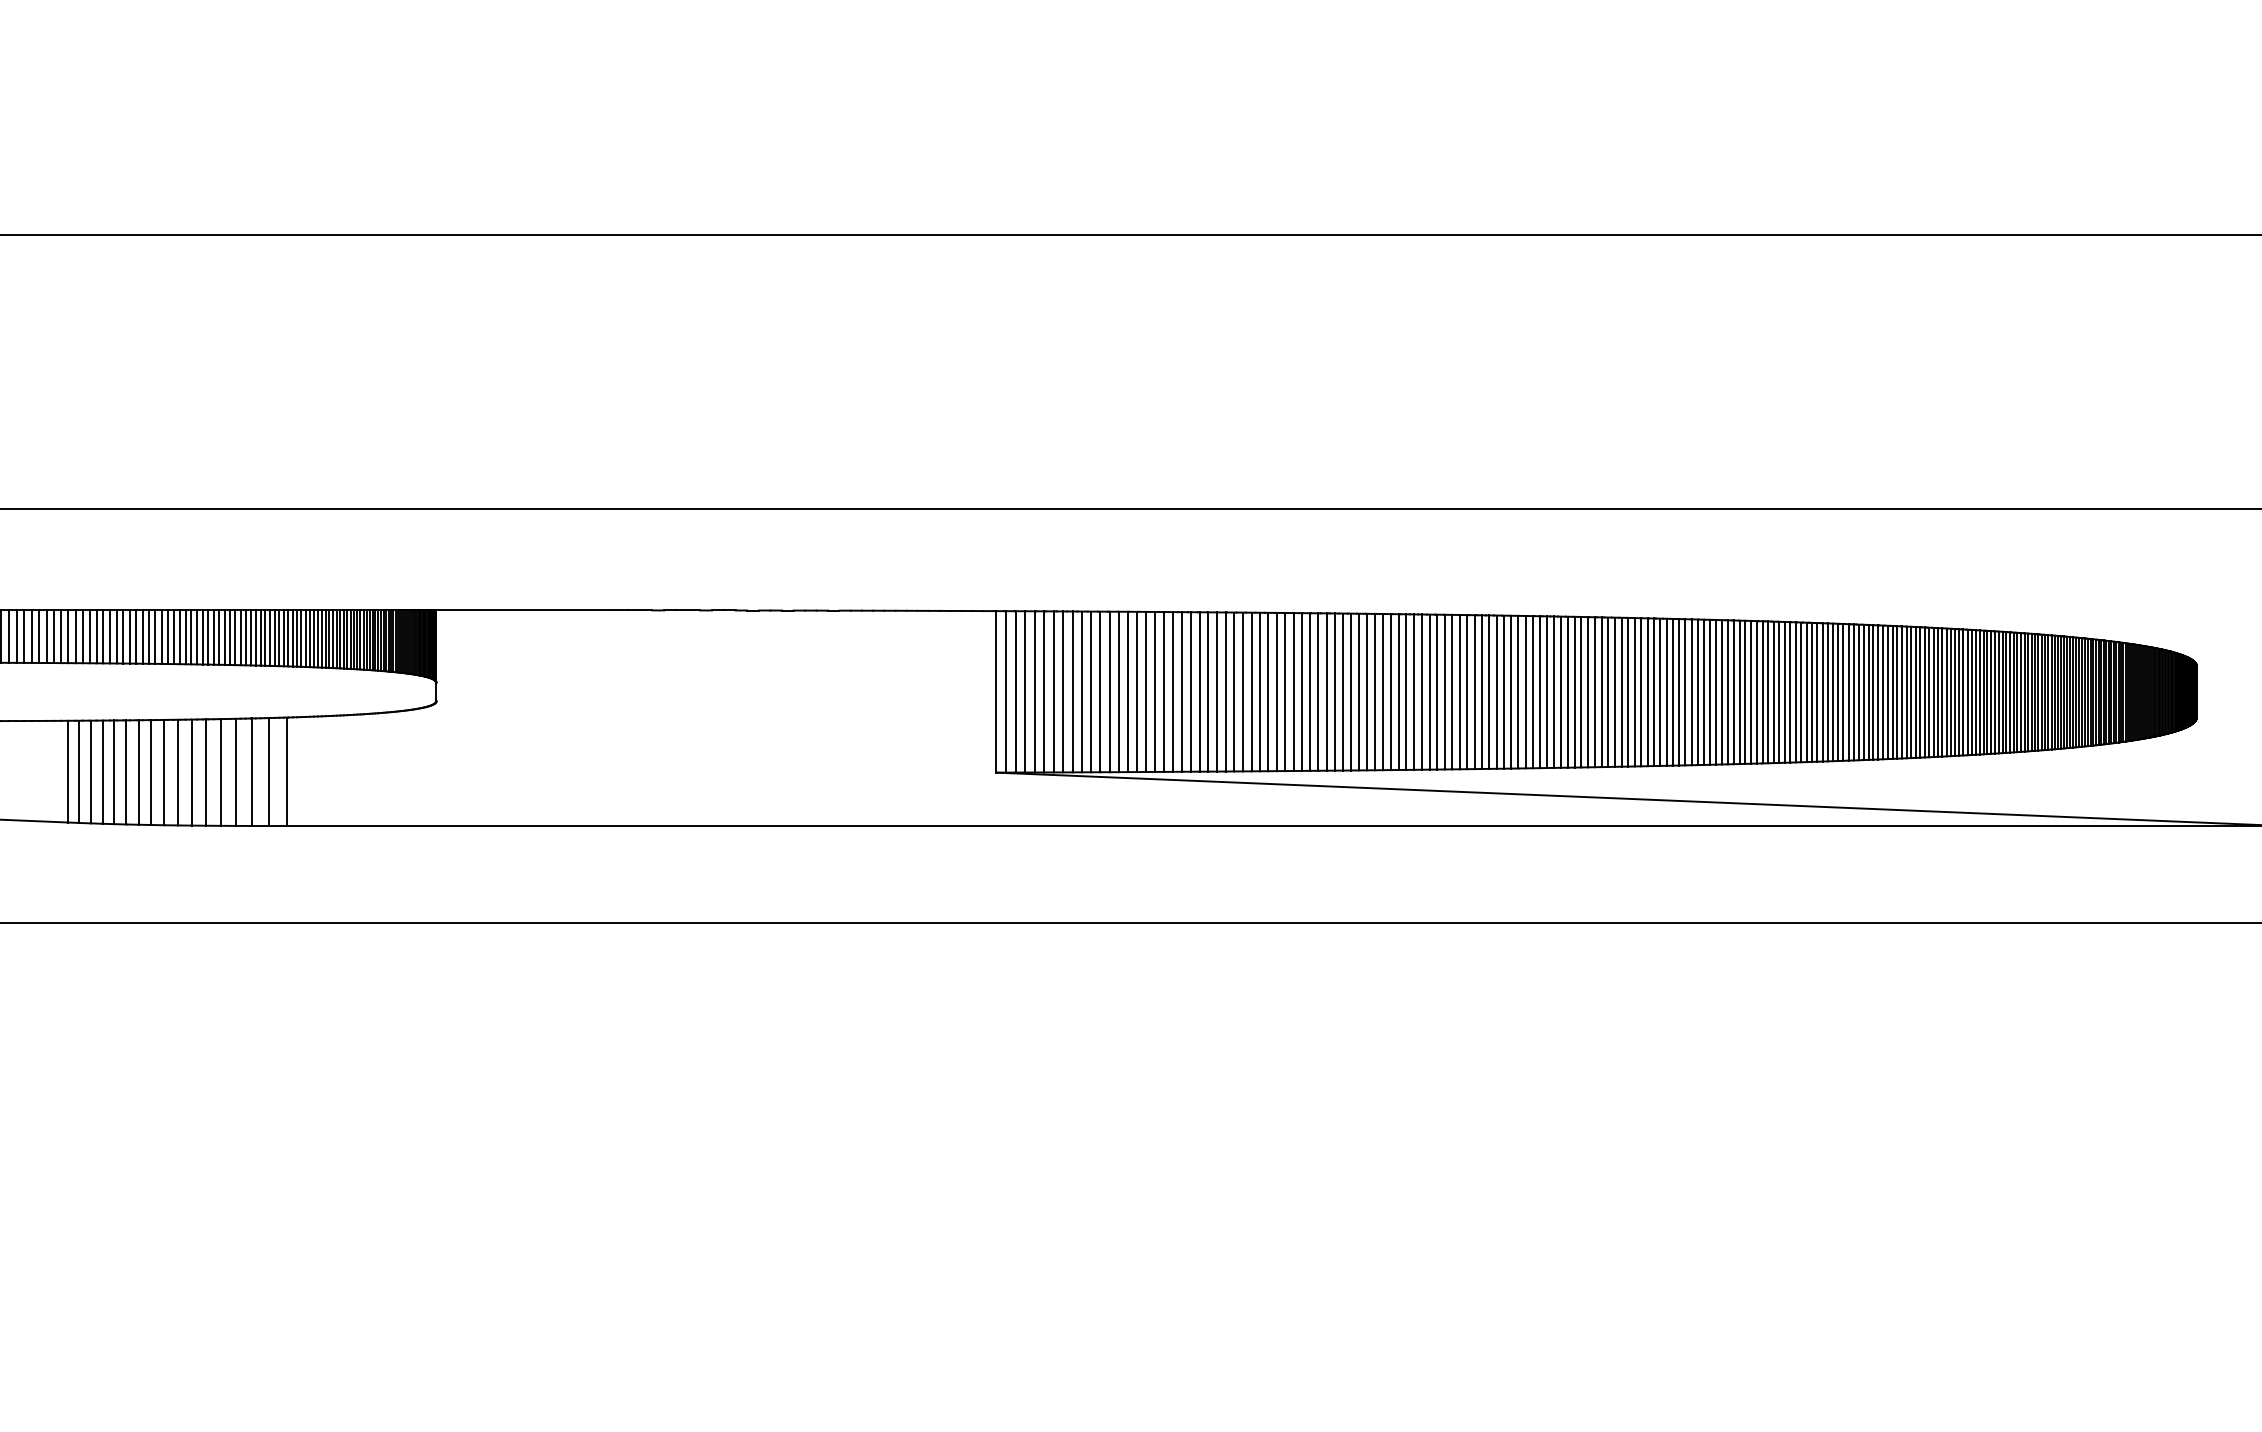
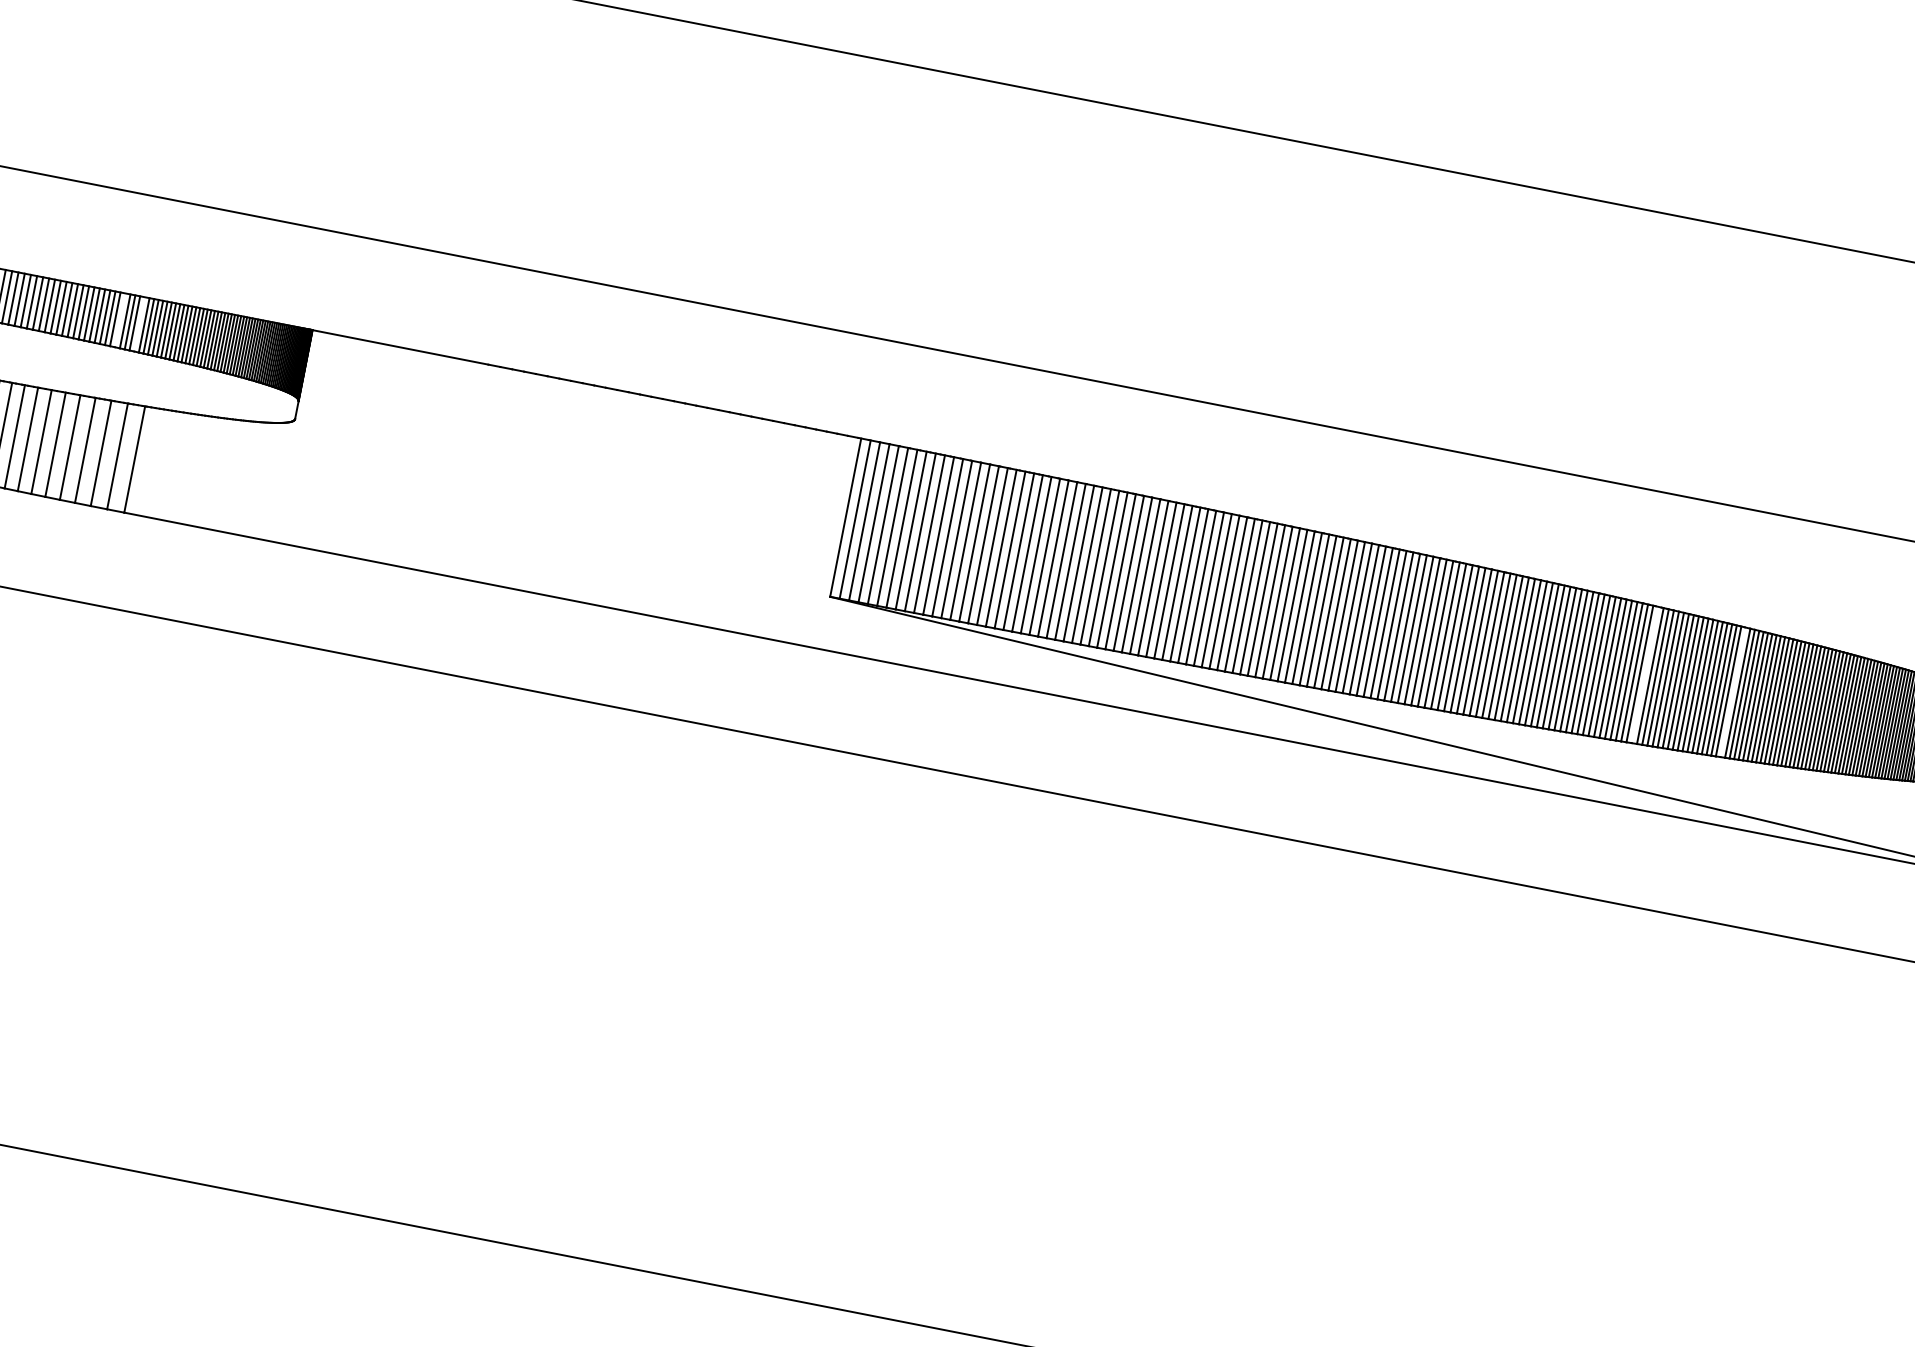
line: (245, 637) -> (120, 319), removed
line: (265, 637) -> (139, 323), removed
line: (1812, 691) -> (1645, 674), removed
line: (1901, 692) -> (1732, 692), removed

